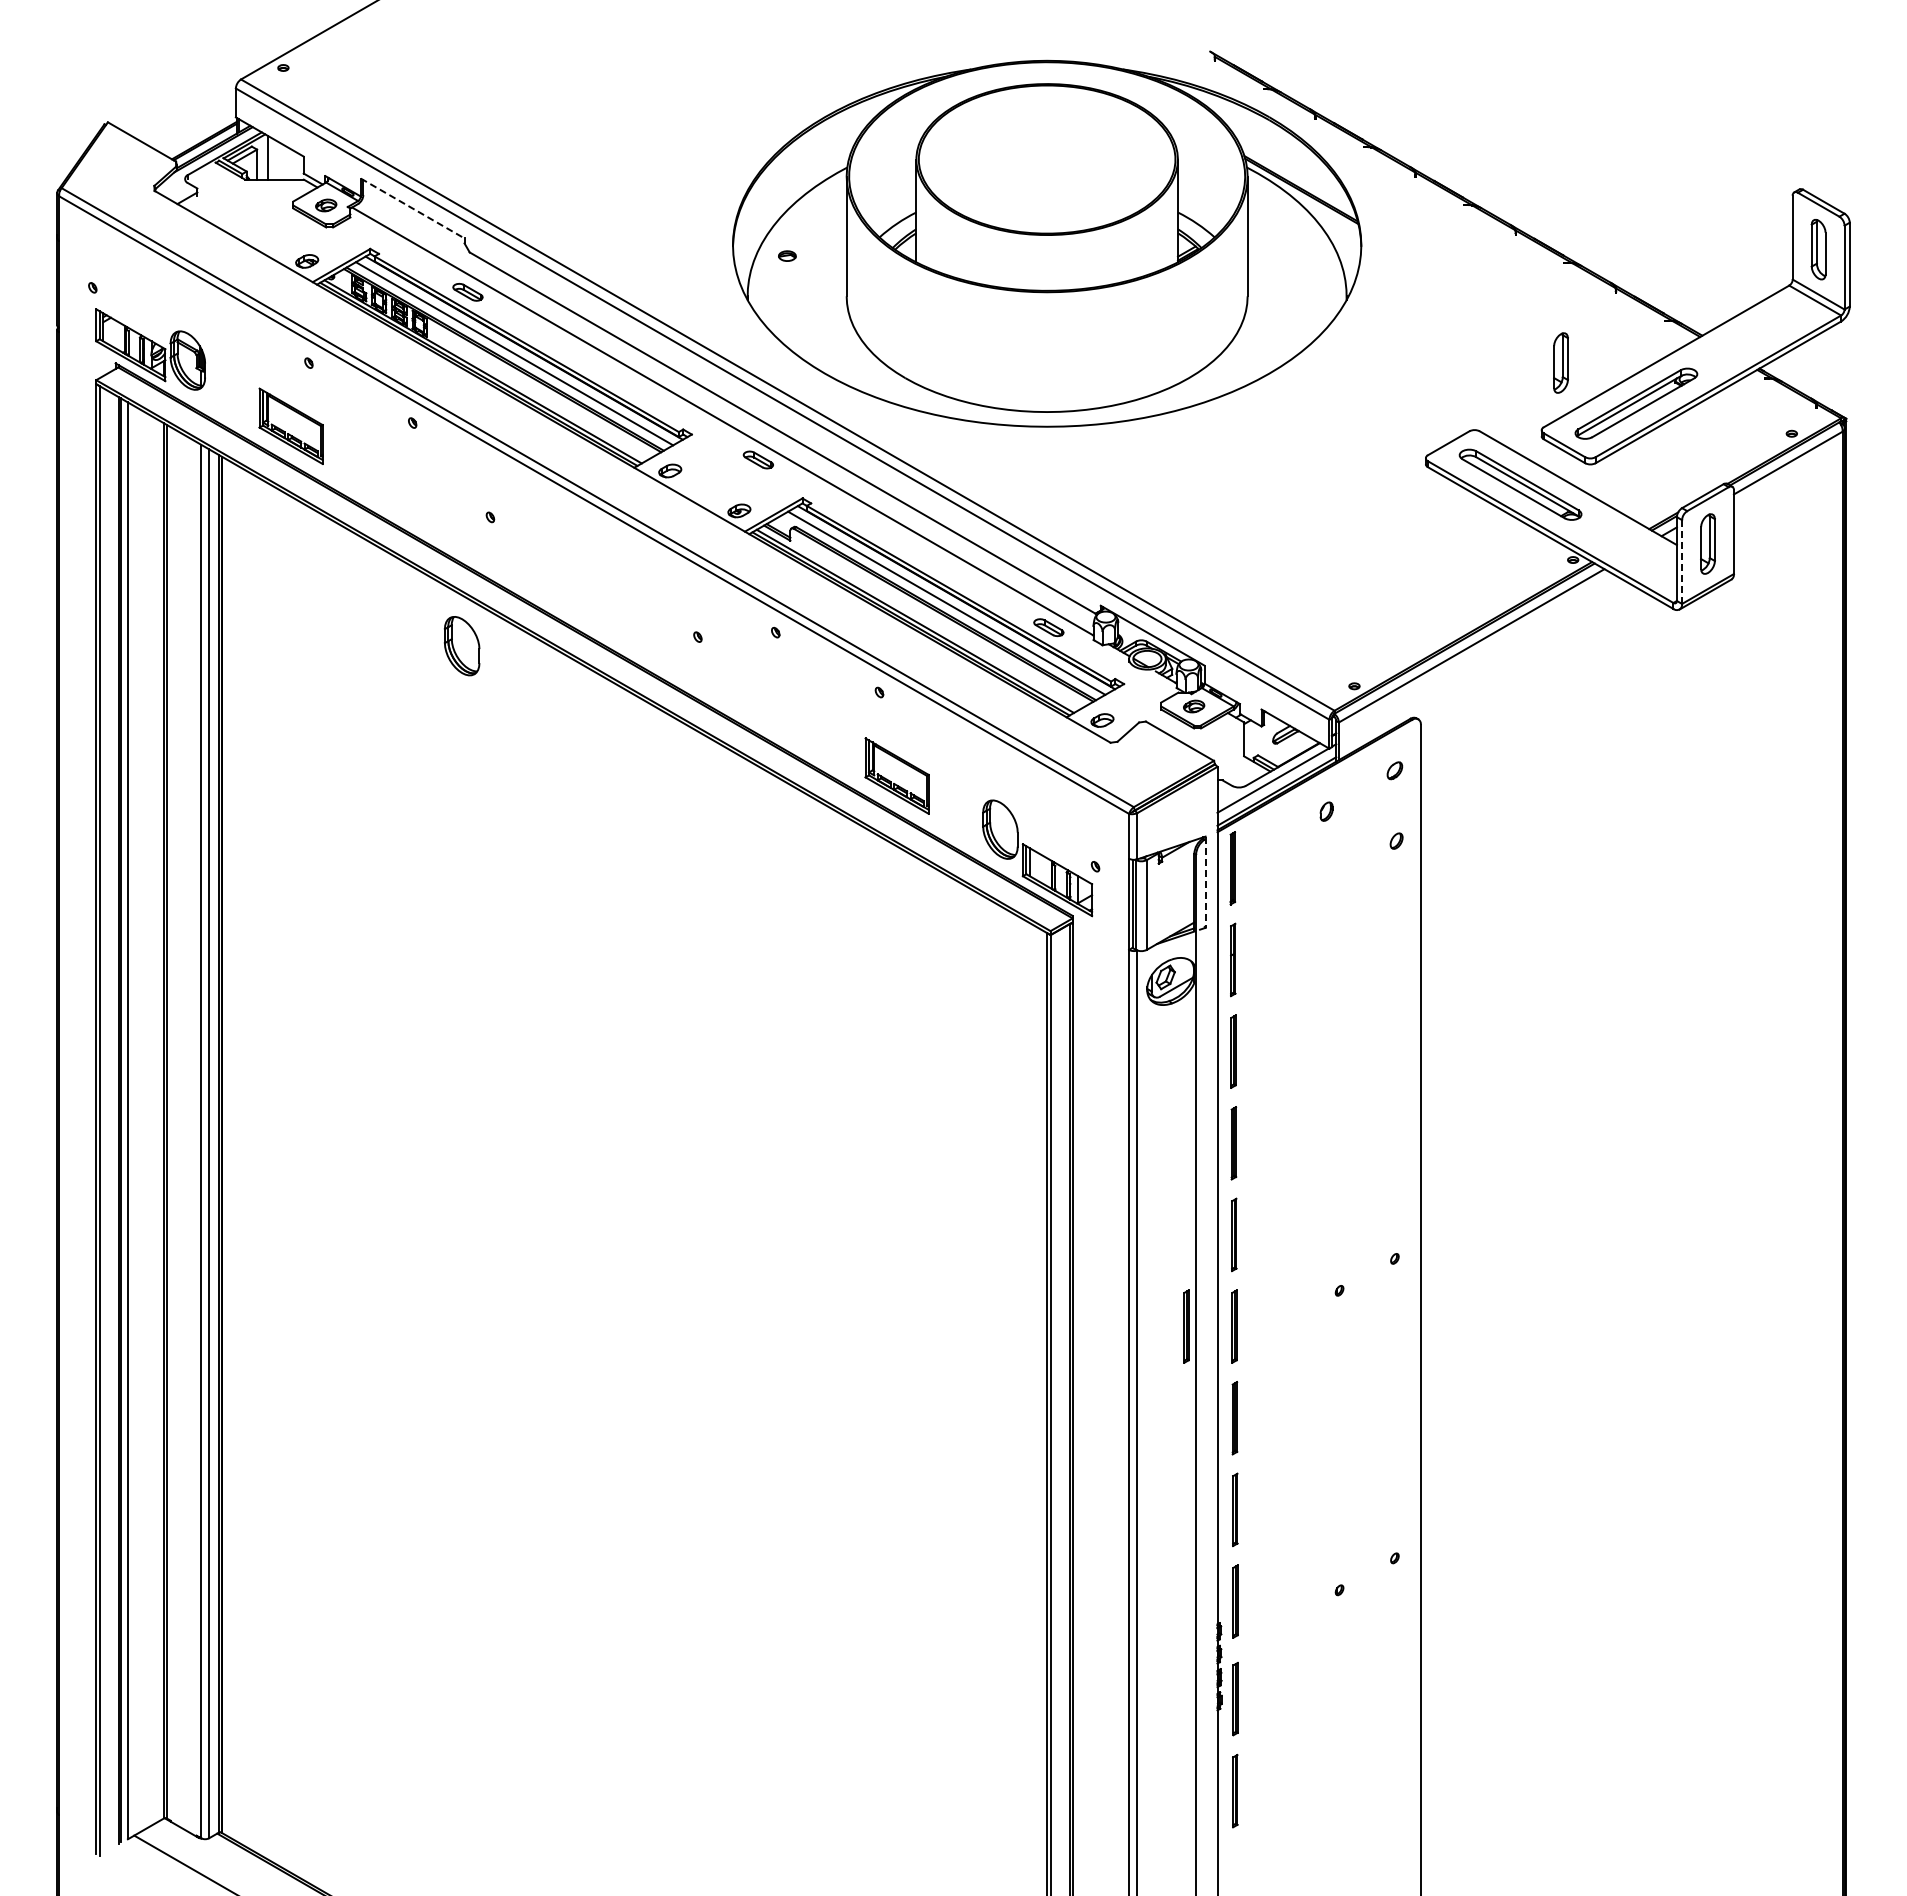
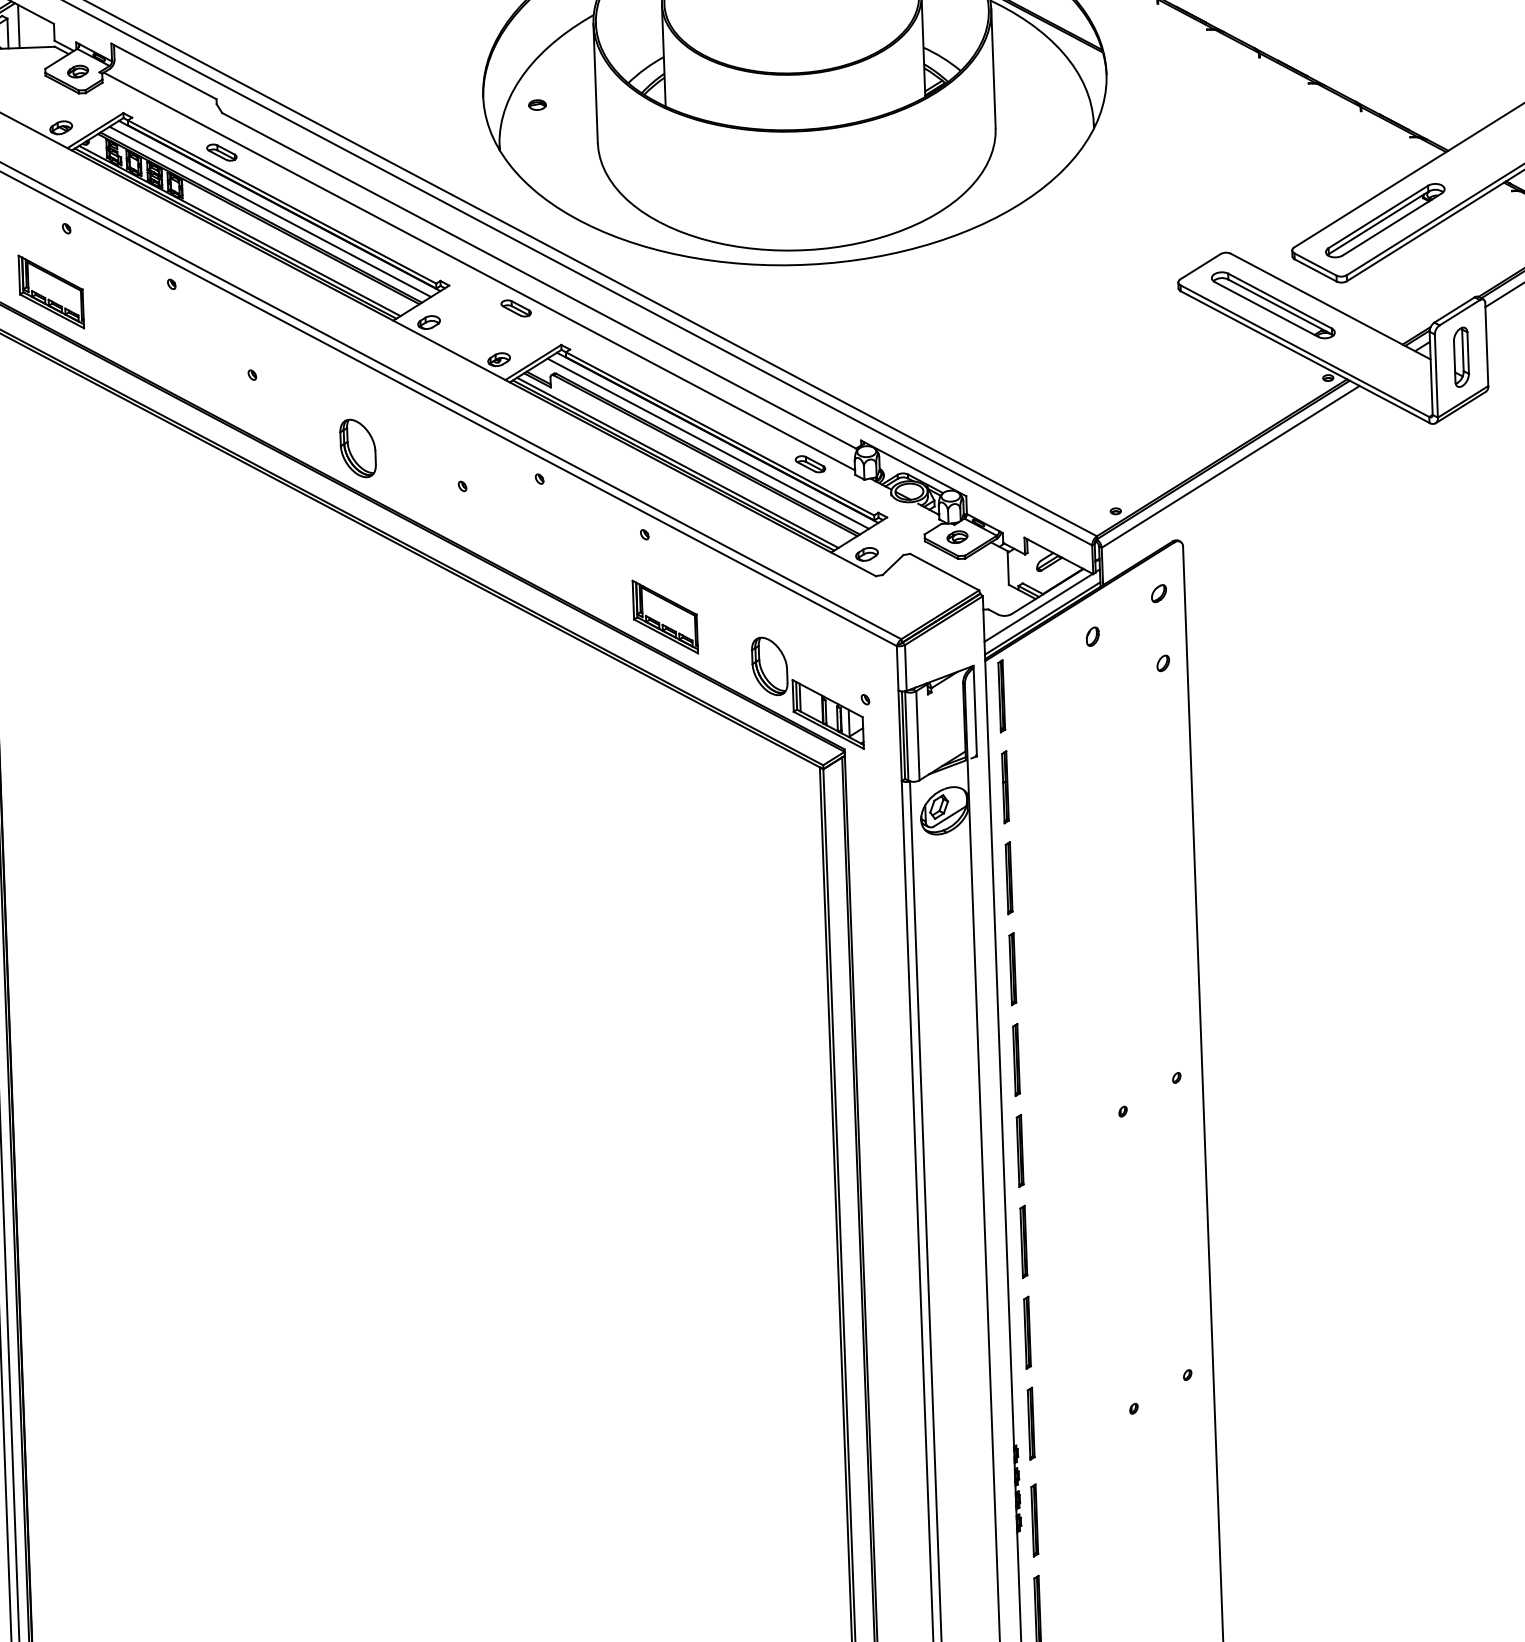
line: (412, 208) -> (163, 71), dashed -> solid
part: (1560, 362) -> (1308, 182), removed
line: (1682, 562) -> (1436, 376), dashed -> solid
part: (461, 646) -> (357, 448), moved
line: (1205, 882) -> (975, 711), dashed -> solid
part: (1186, 1326) -> (972, 1152), removed

